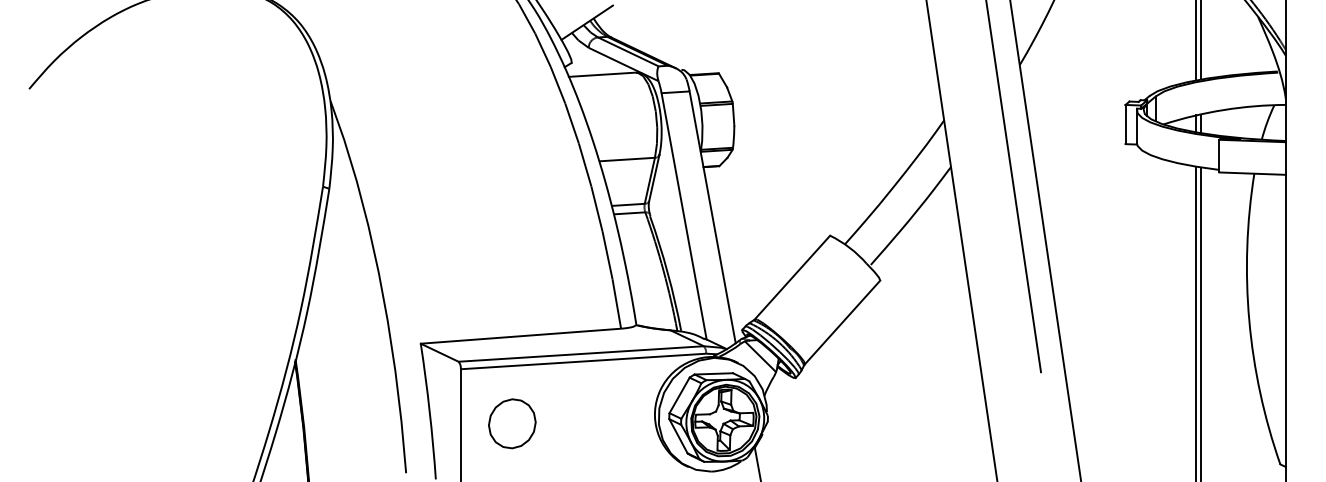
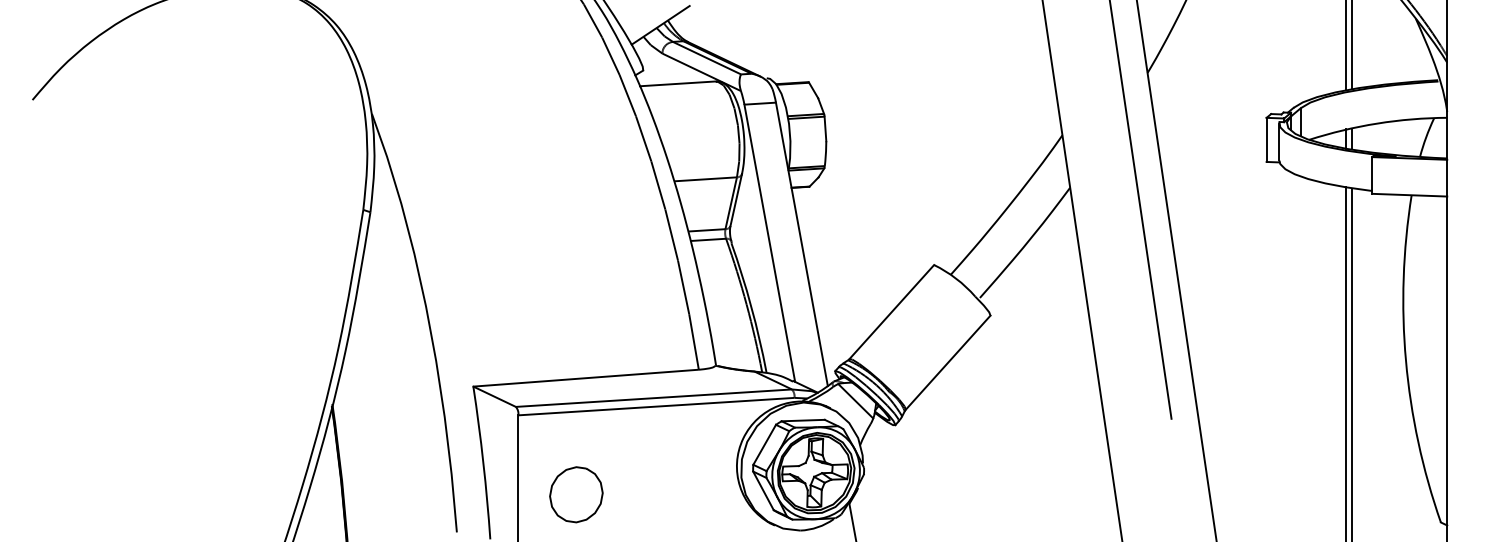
part: (512, 423) -> (576, 494), moved

